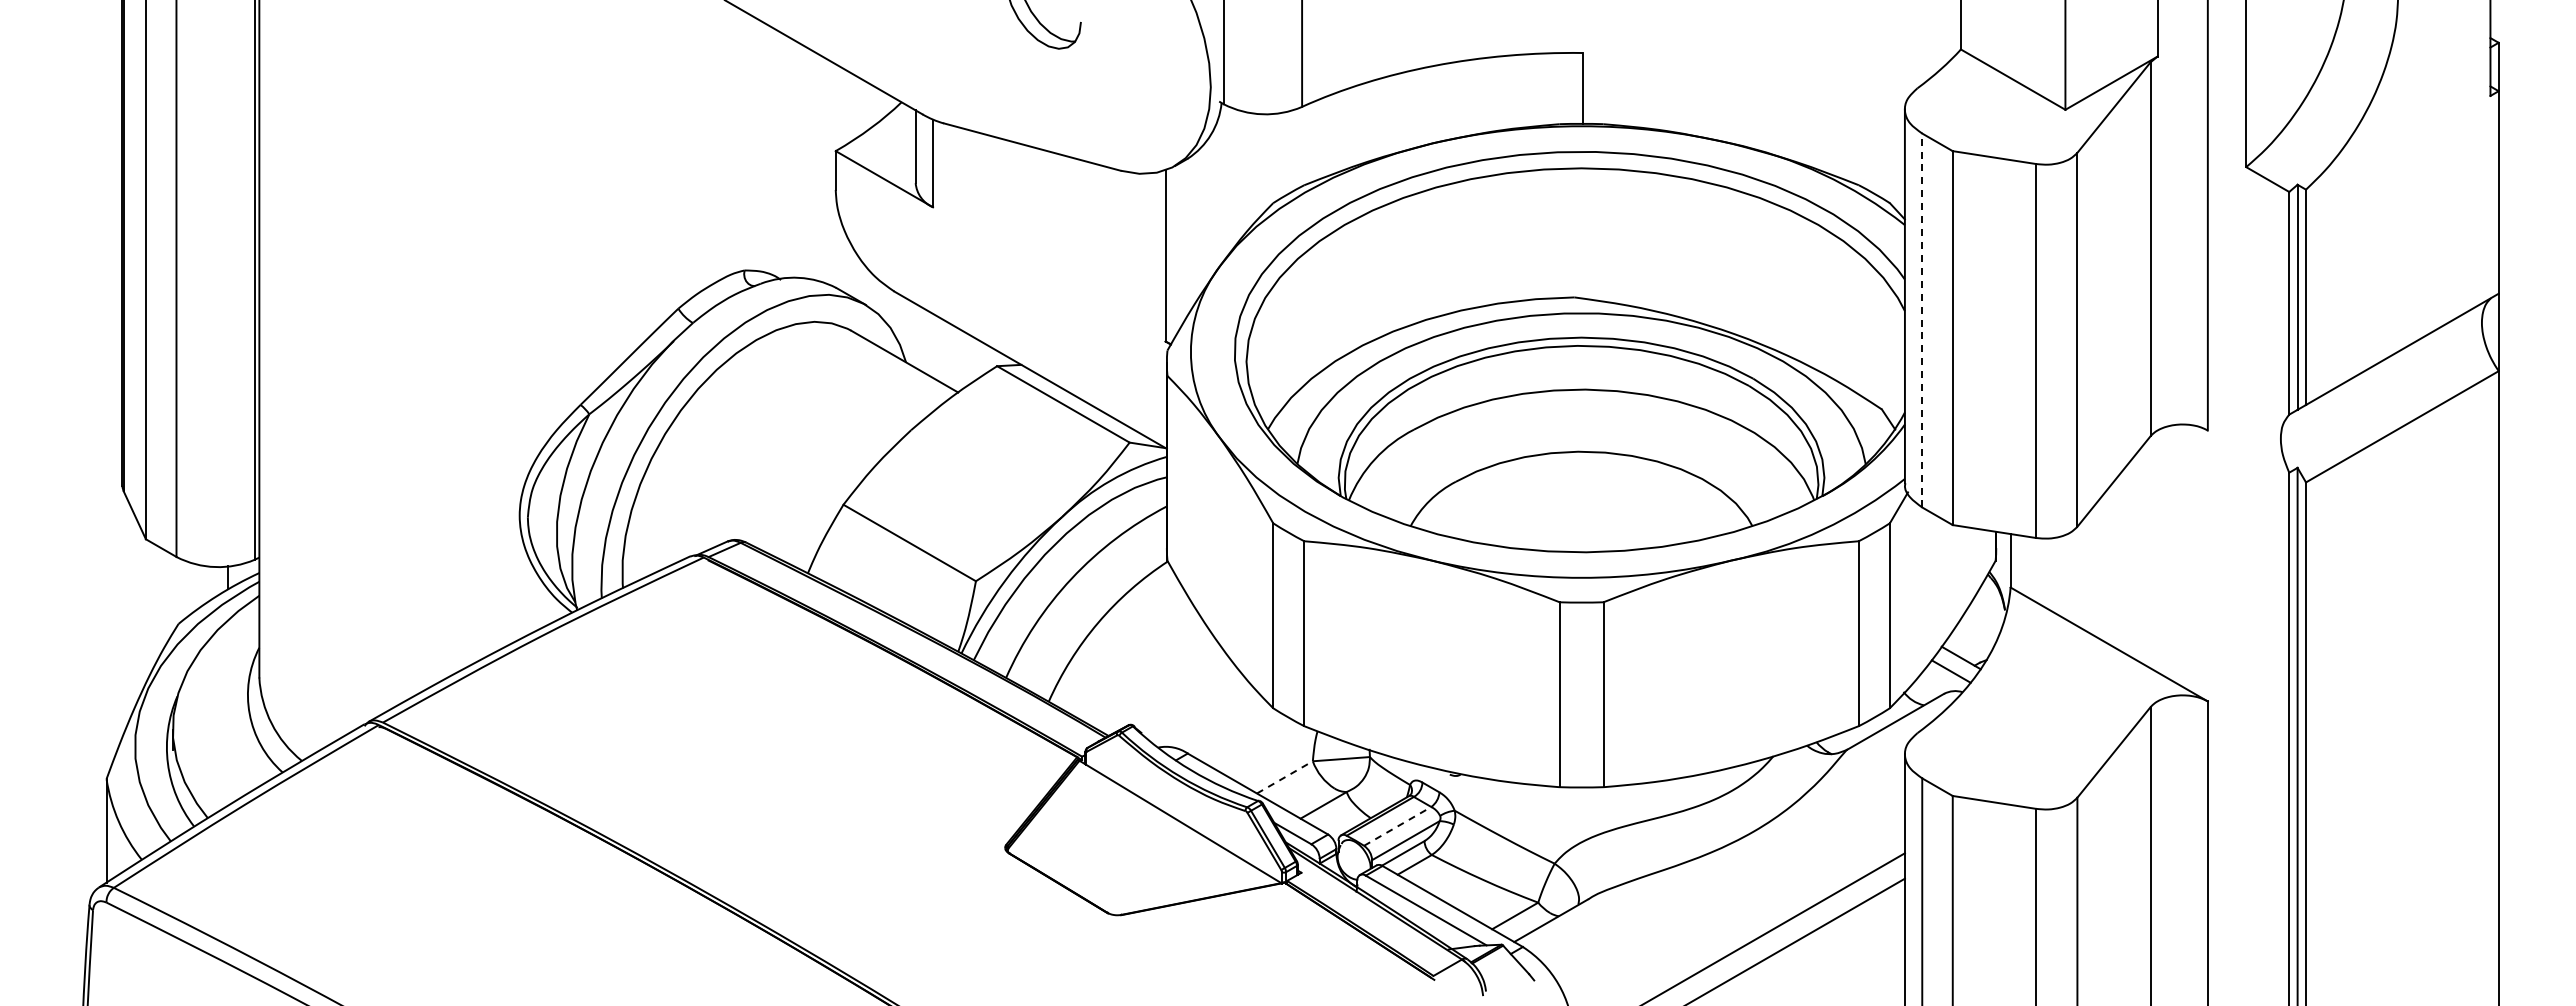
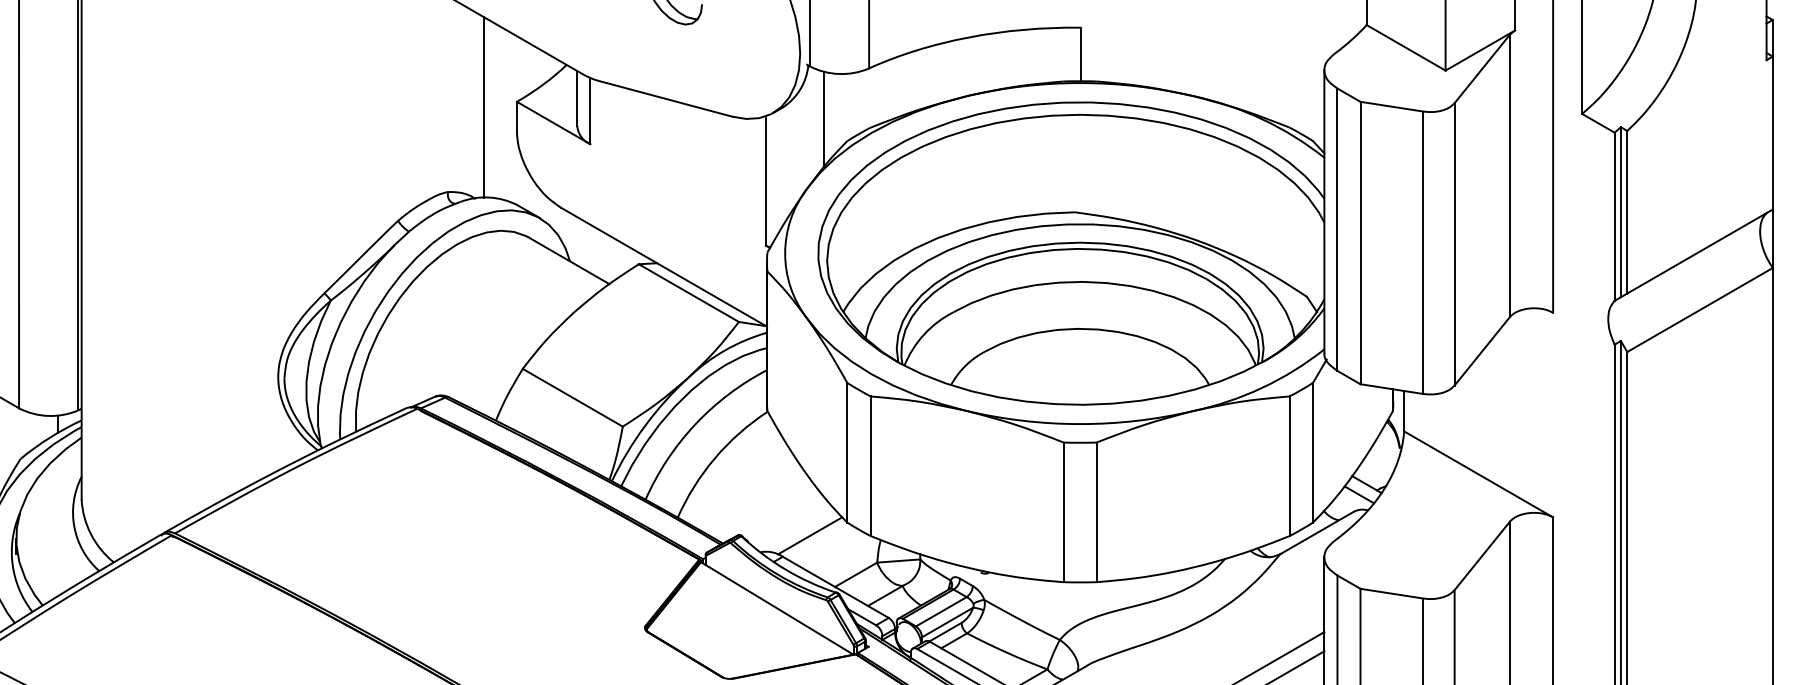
line: (792, 158) -> (484, 107), added
line: (1242, 173) -> (824, 118), added
line: (1922, 320) -> (1337, 229), dashed -> solid
line: (1223, 725) -> (809, 535), added
line: (1285, 777) -> (856, 574), dashed -> solid
line: (1397, 826) -> (941, 611), dashed -> solid

